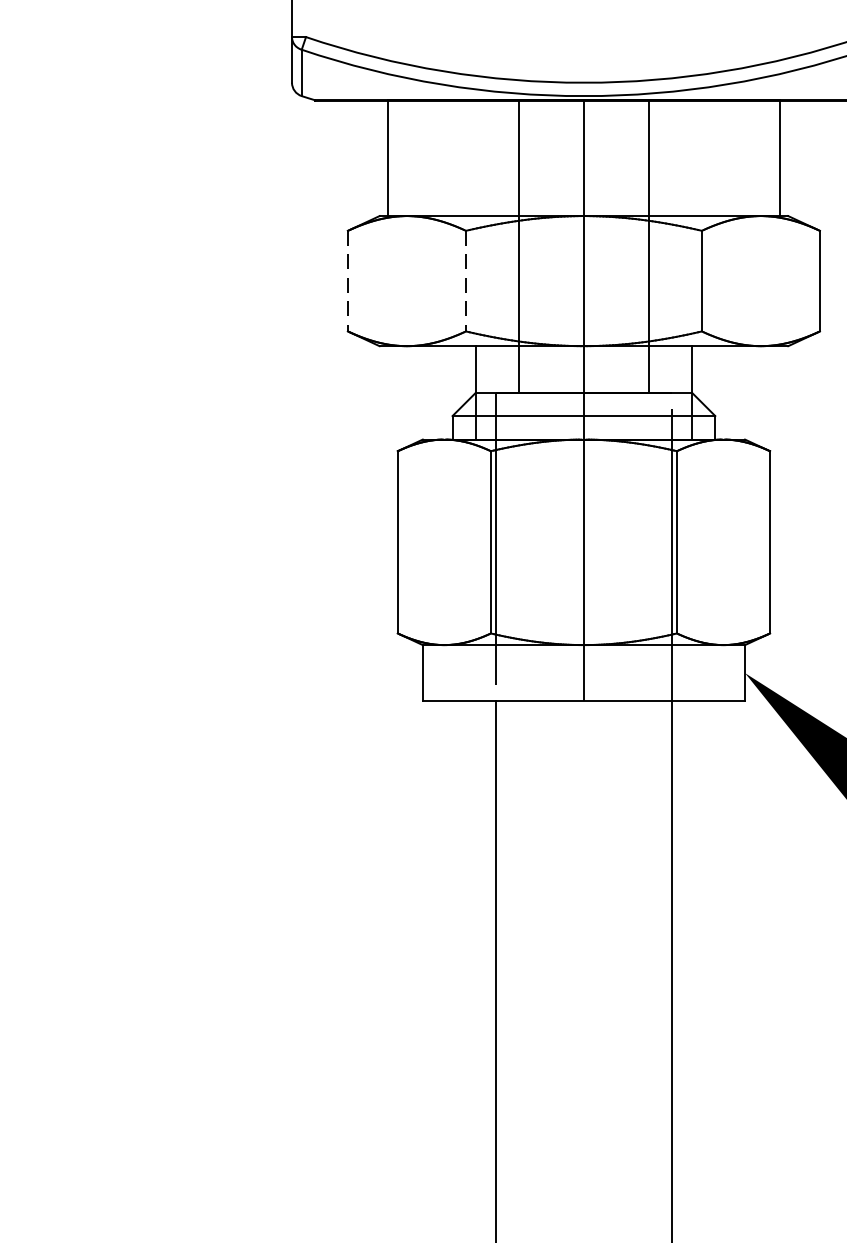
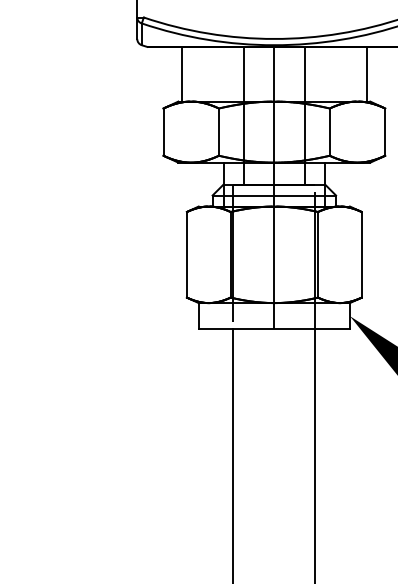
line: (347, 281) -> (163, 132), dashed -> solid
line: (465, 281) -> (218, 132), dashed -> solid

